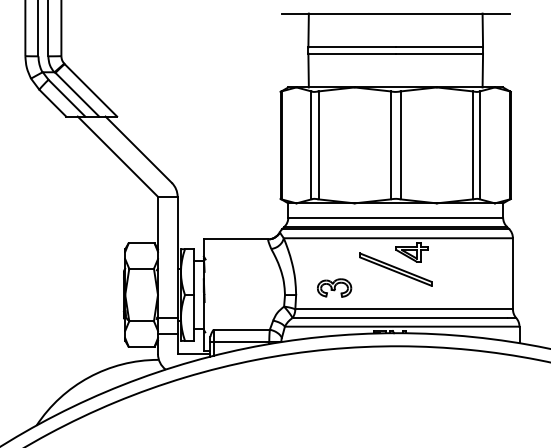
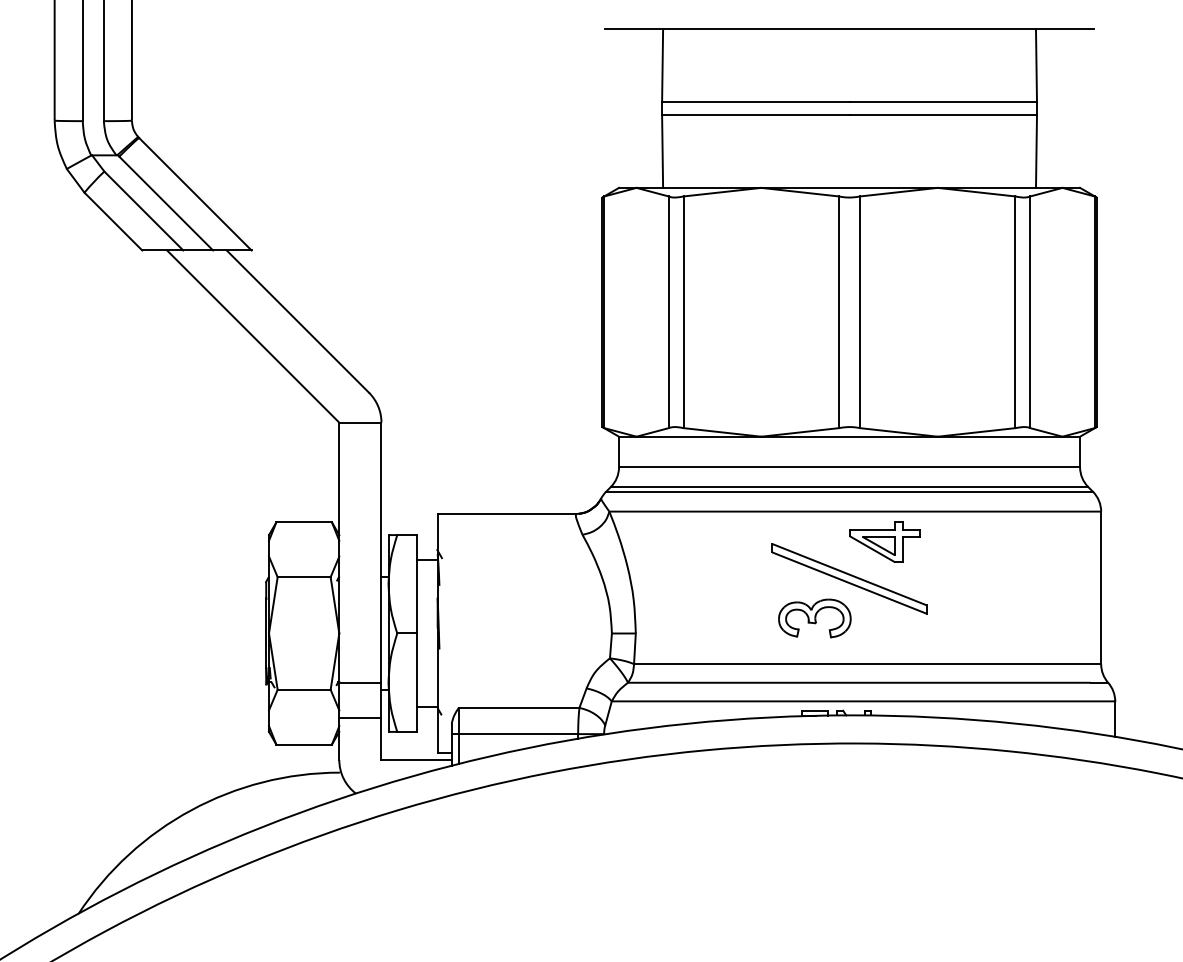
part: (334, 287) -> (814, 617), moved

